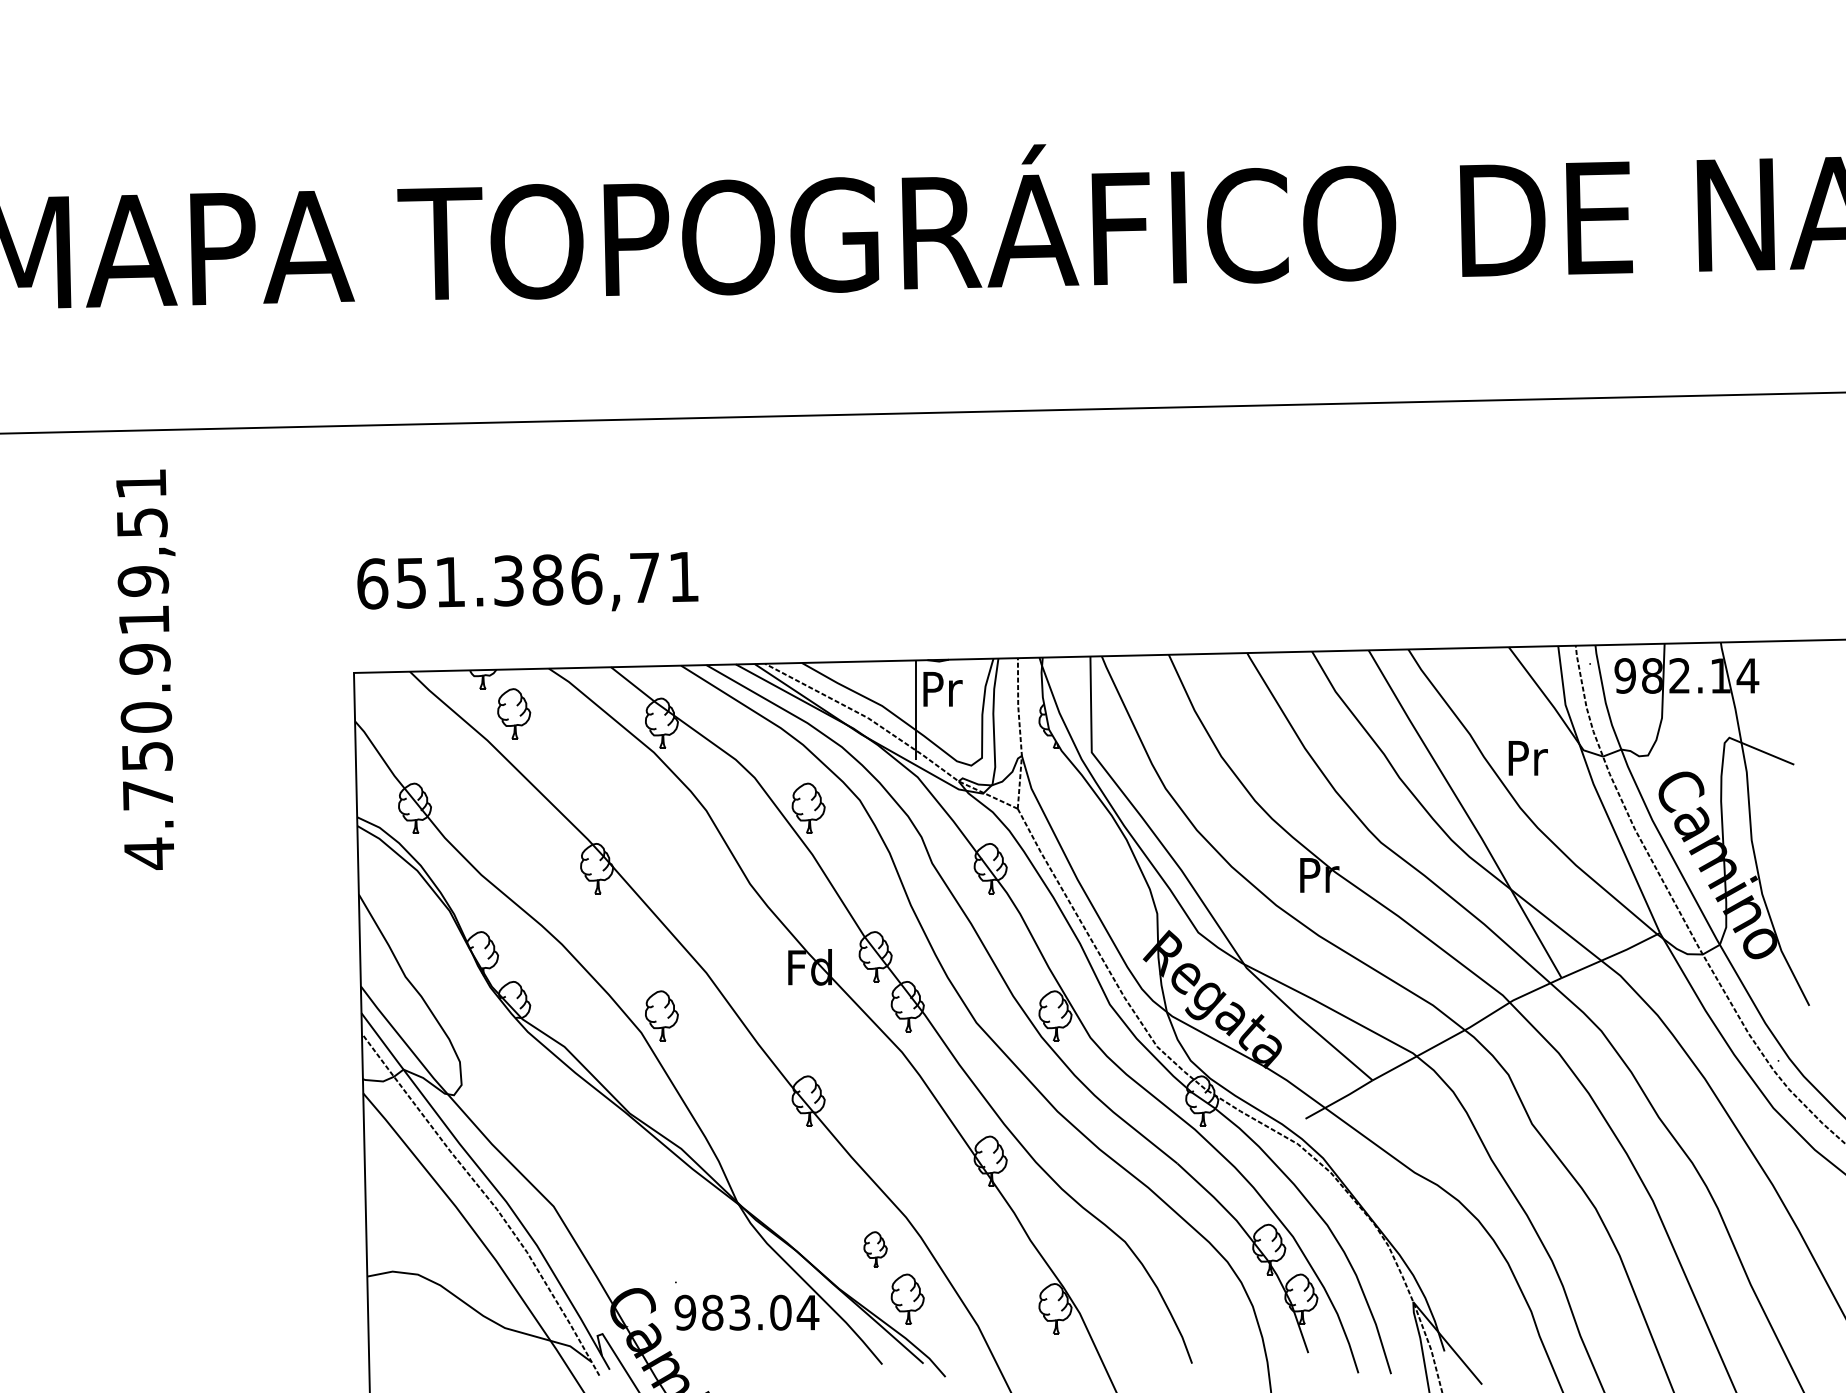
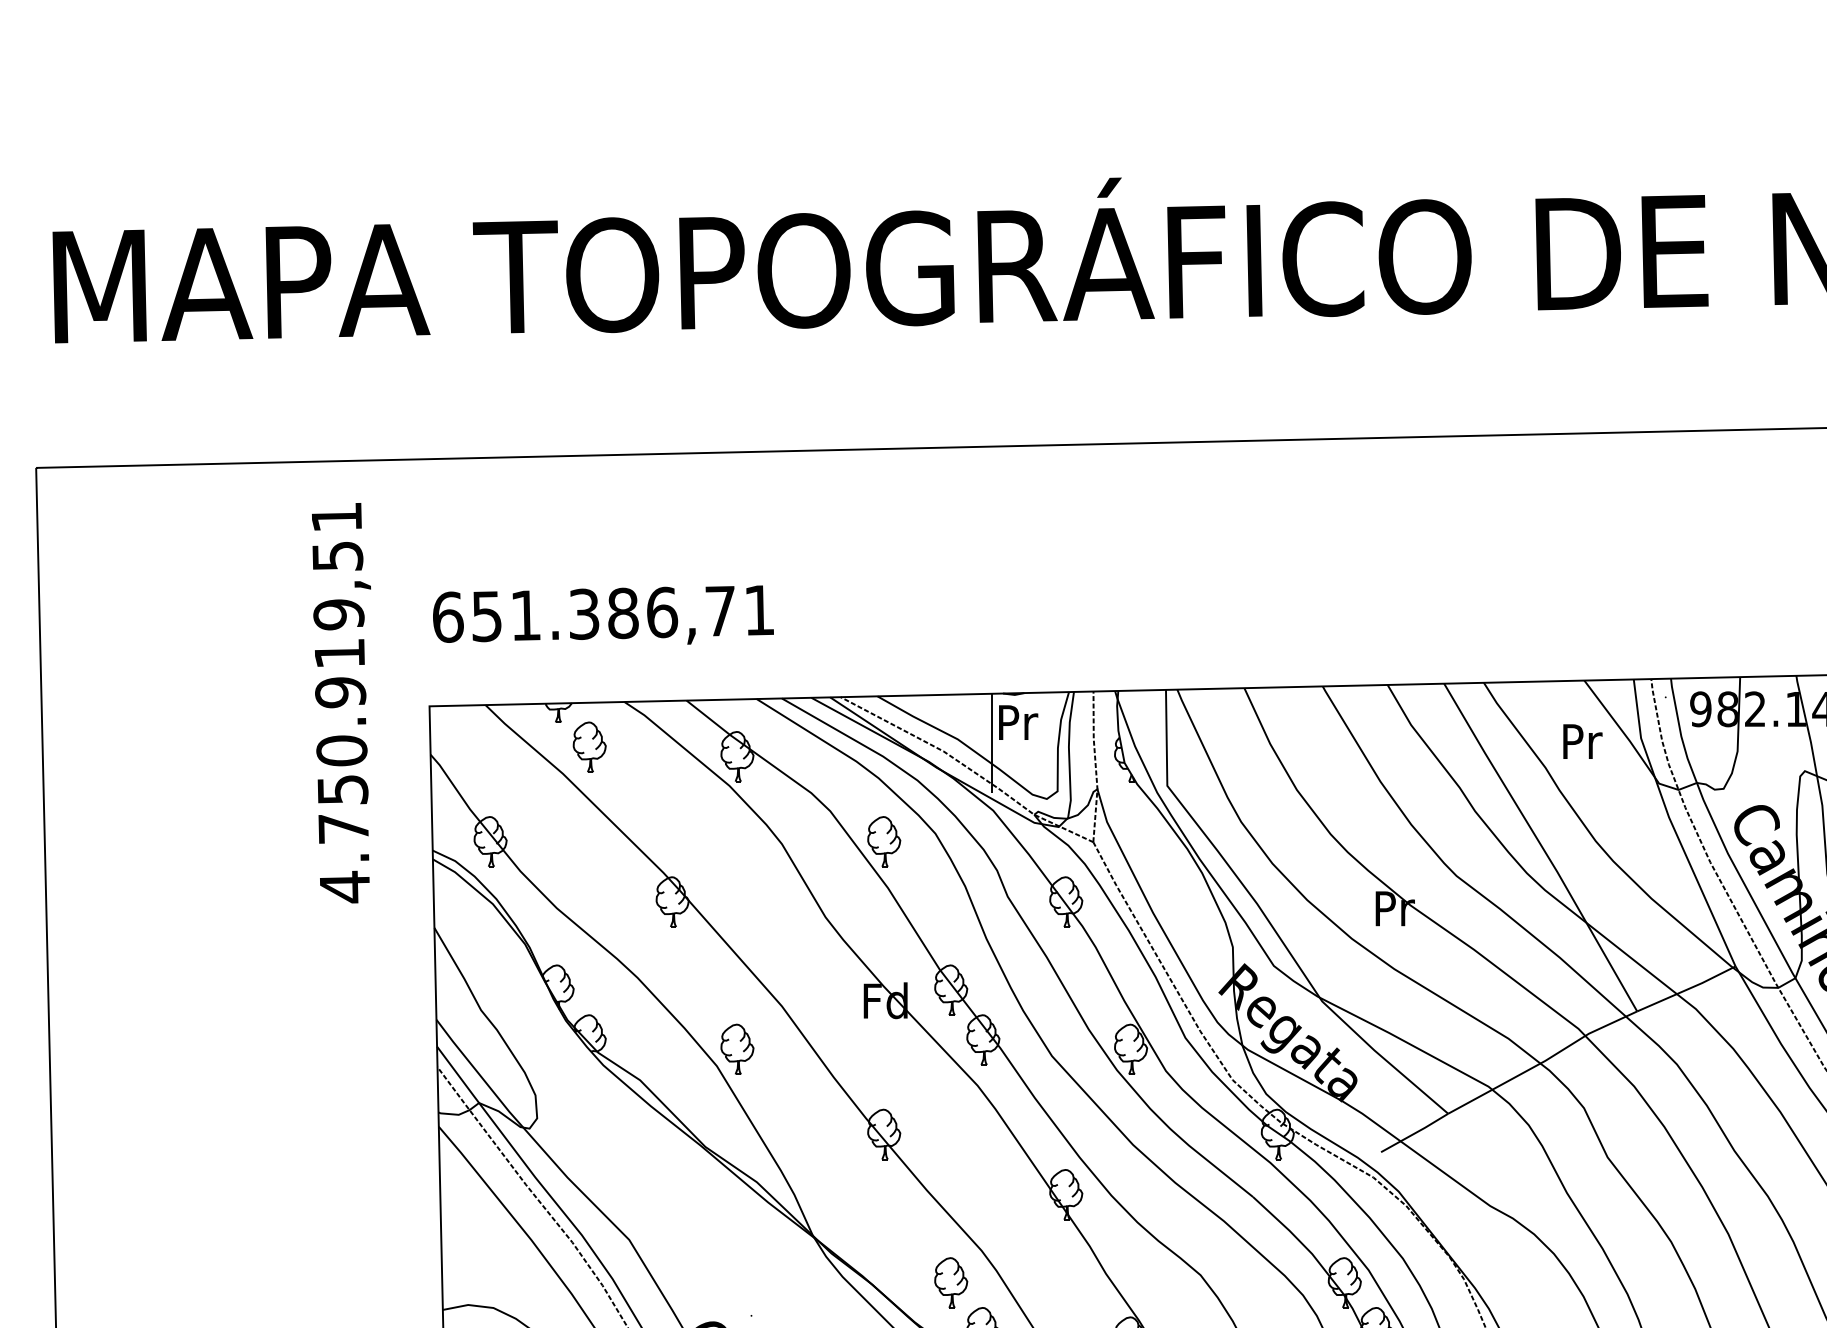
text: (145, 669) -> (341, 702), moved
text: (1527, 758) -> (1582, 741), moved
part: (875, 1249) -> (951, 1282), size x1.43

